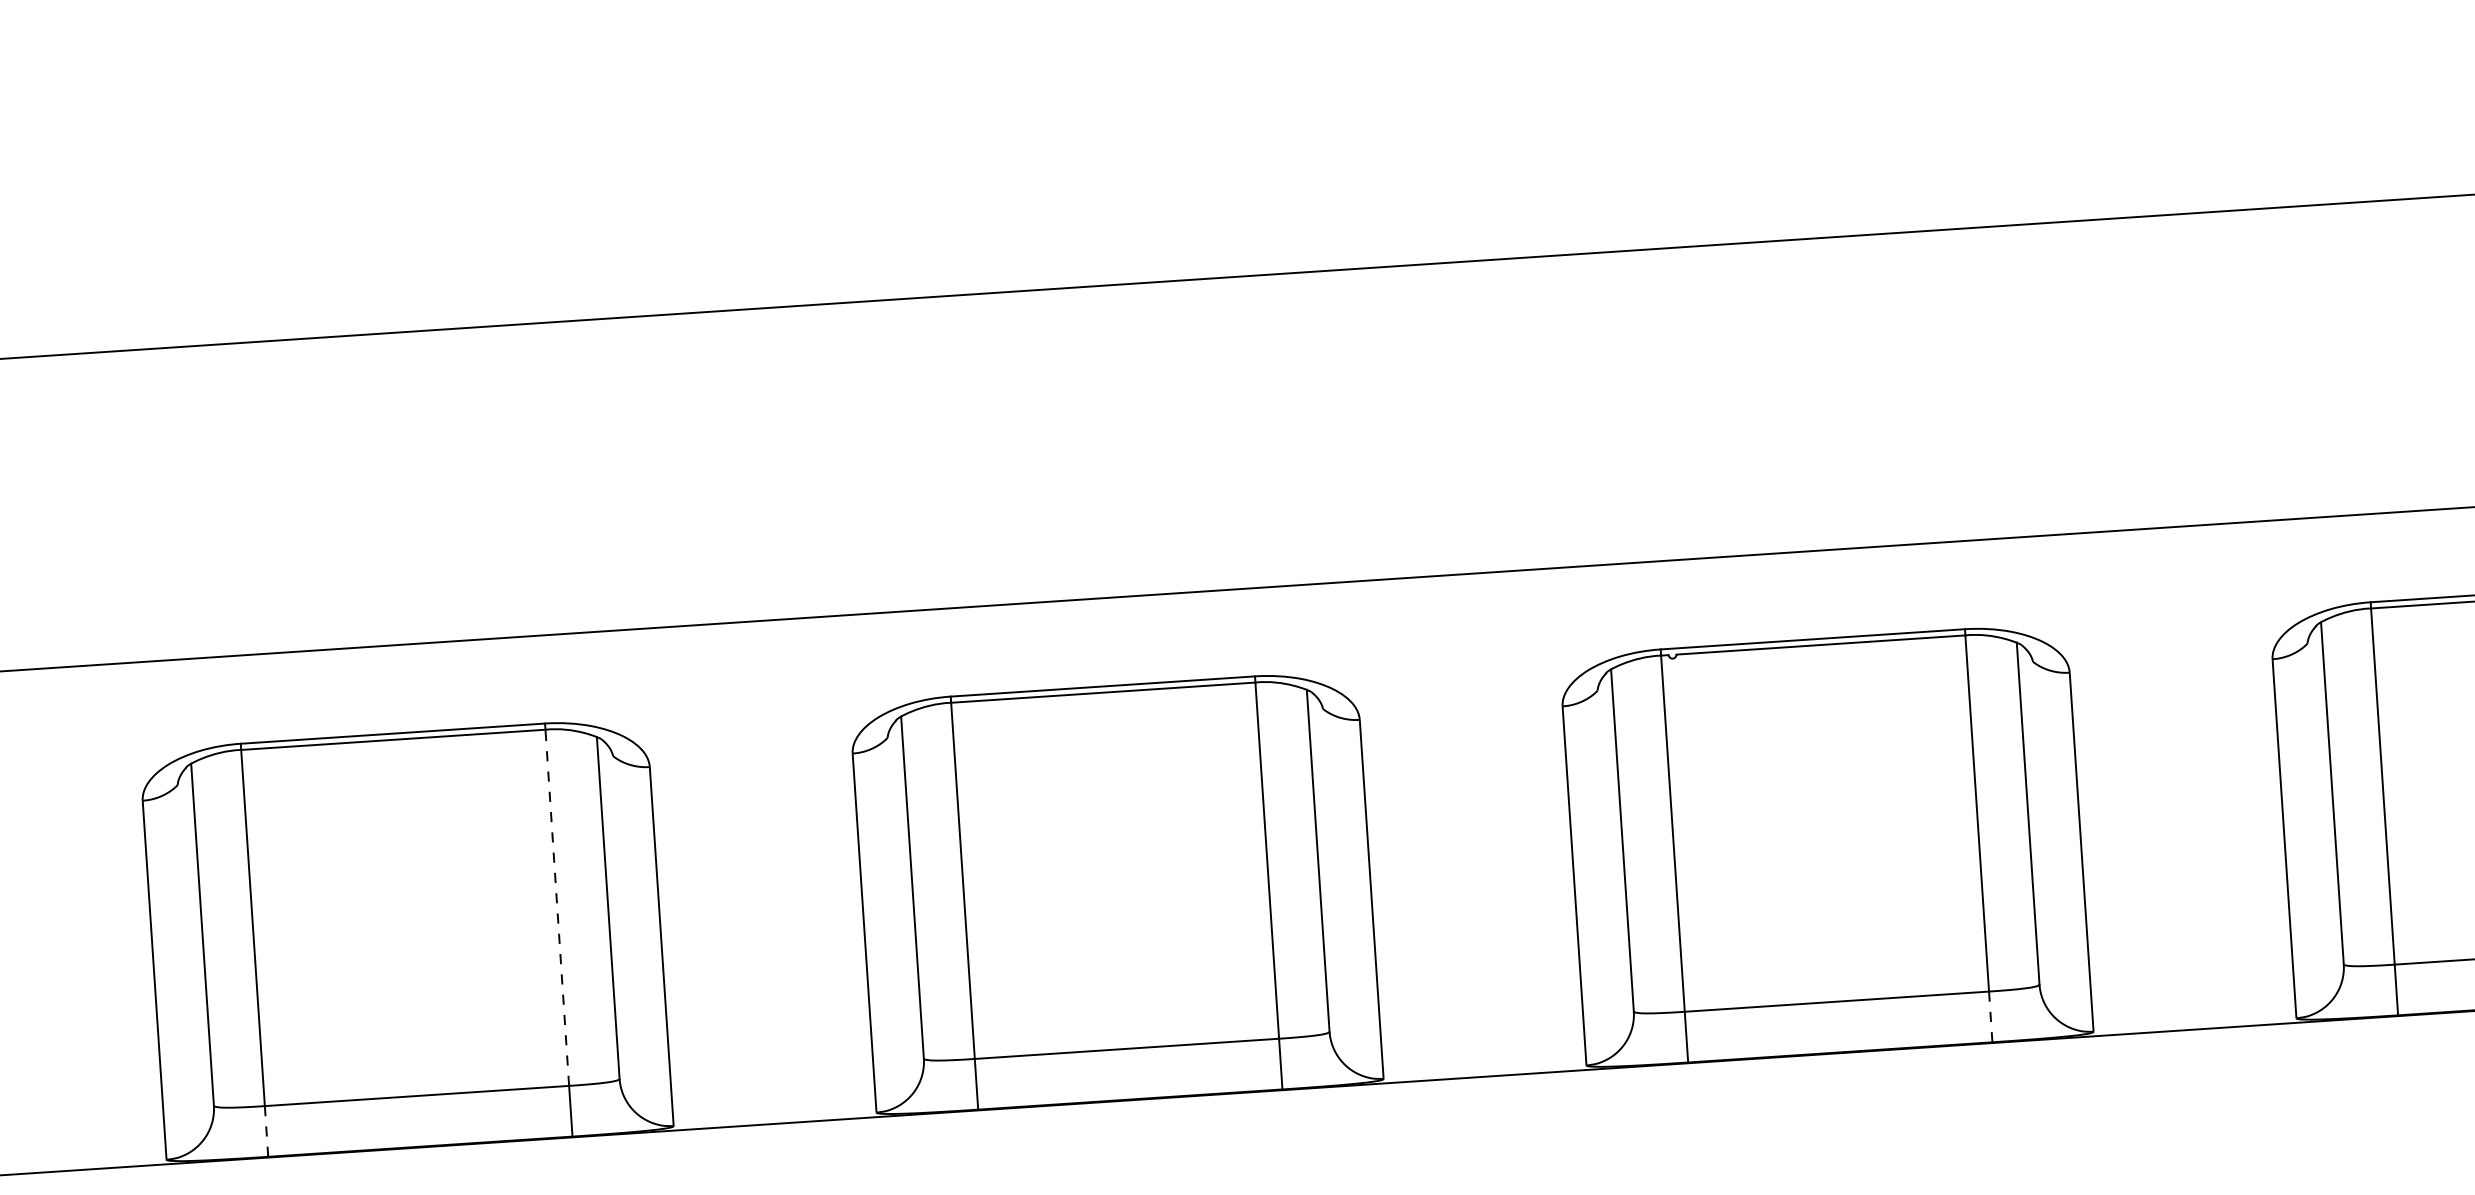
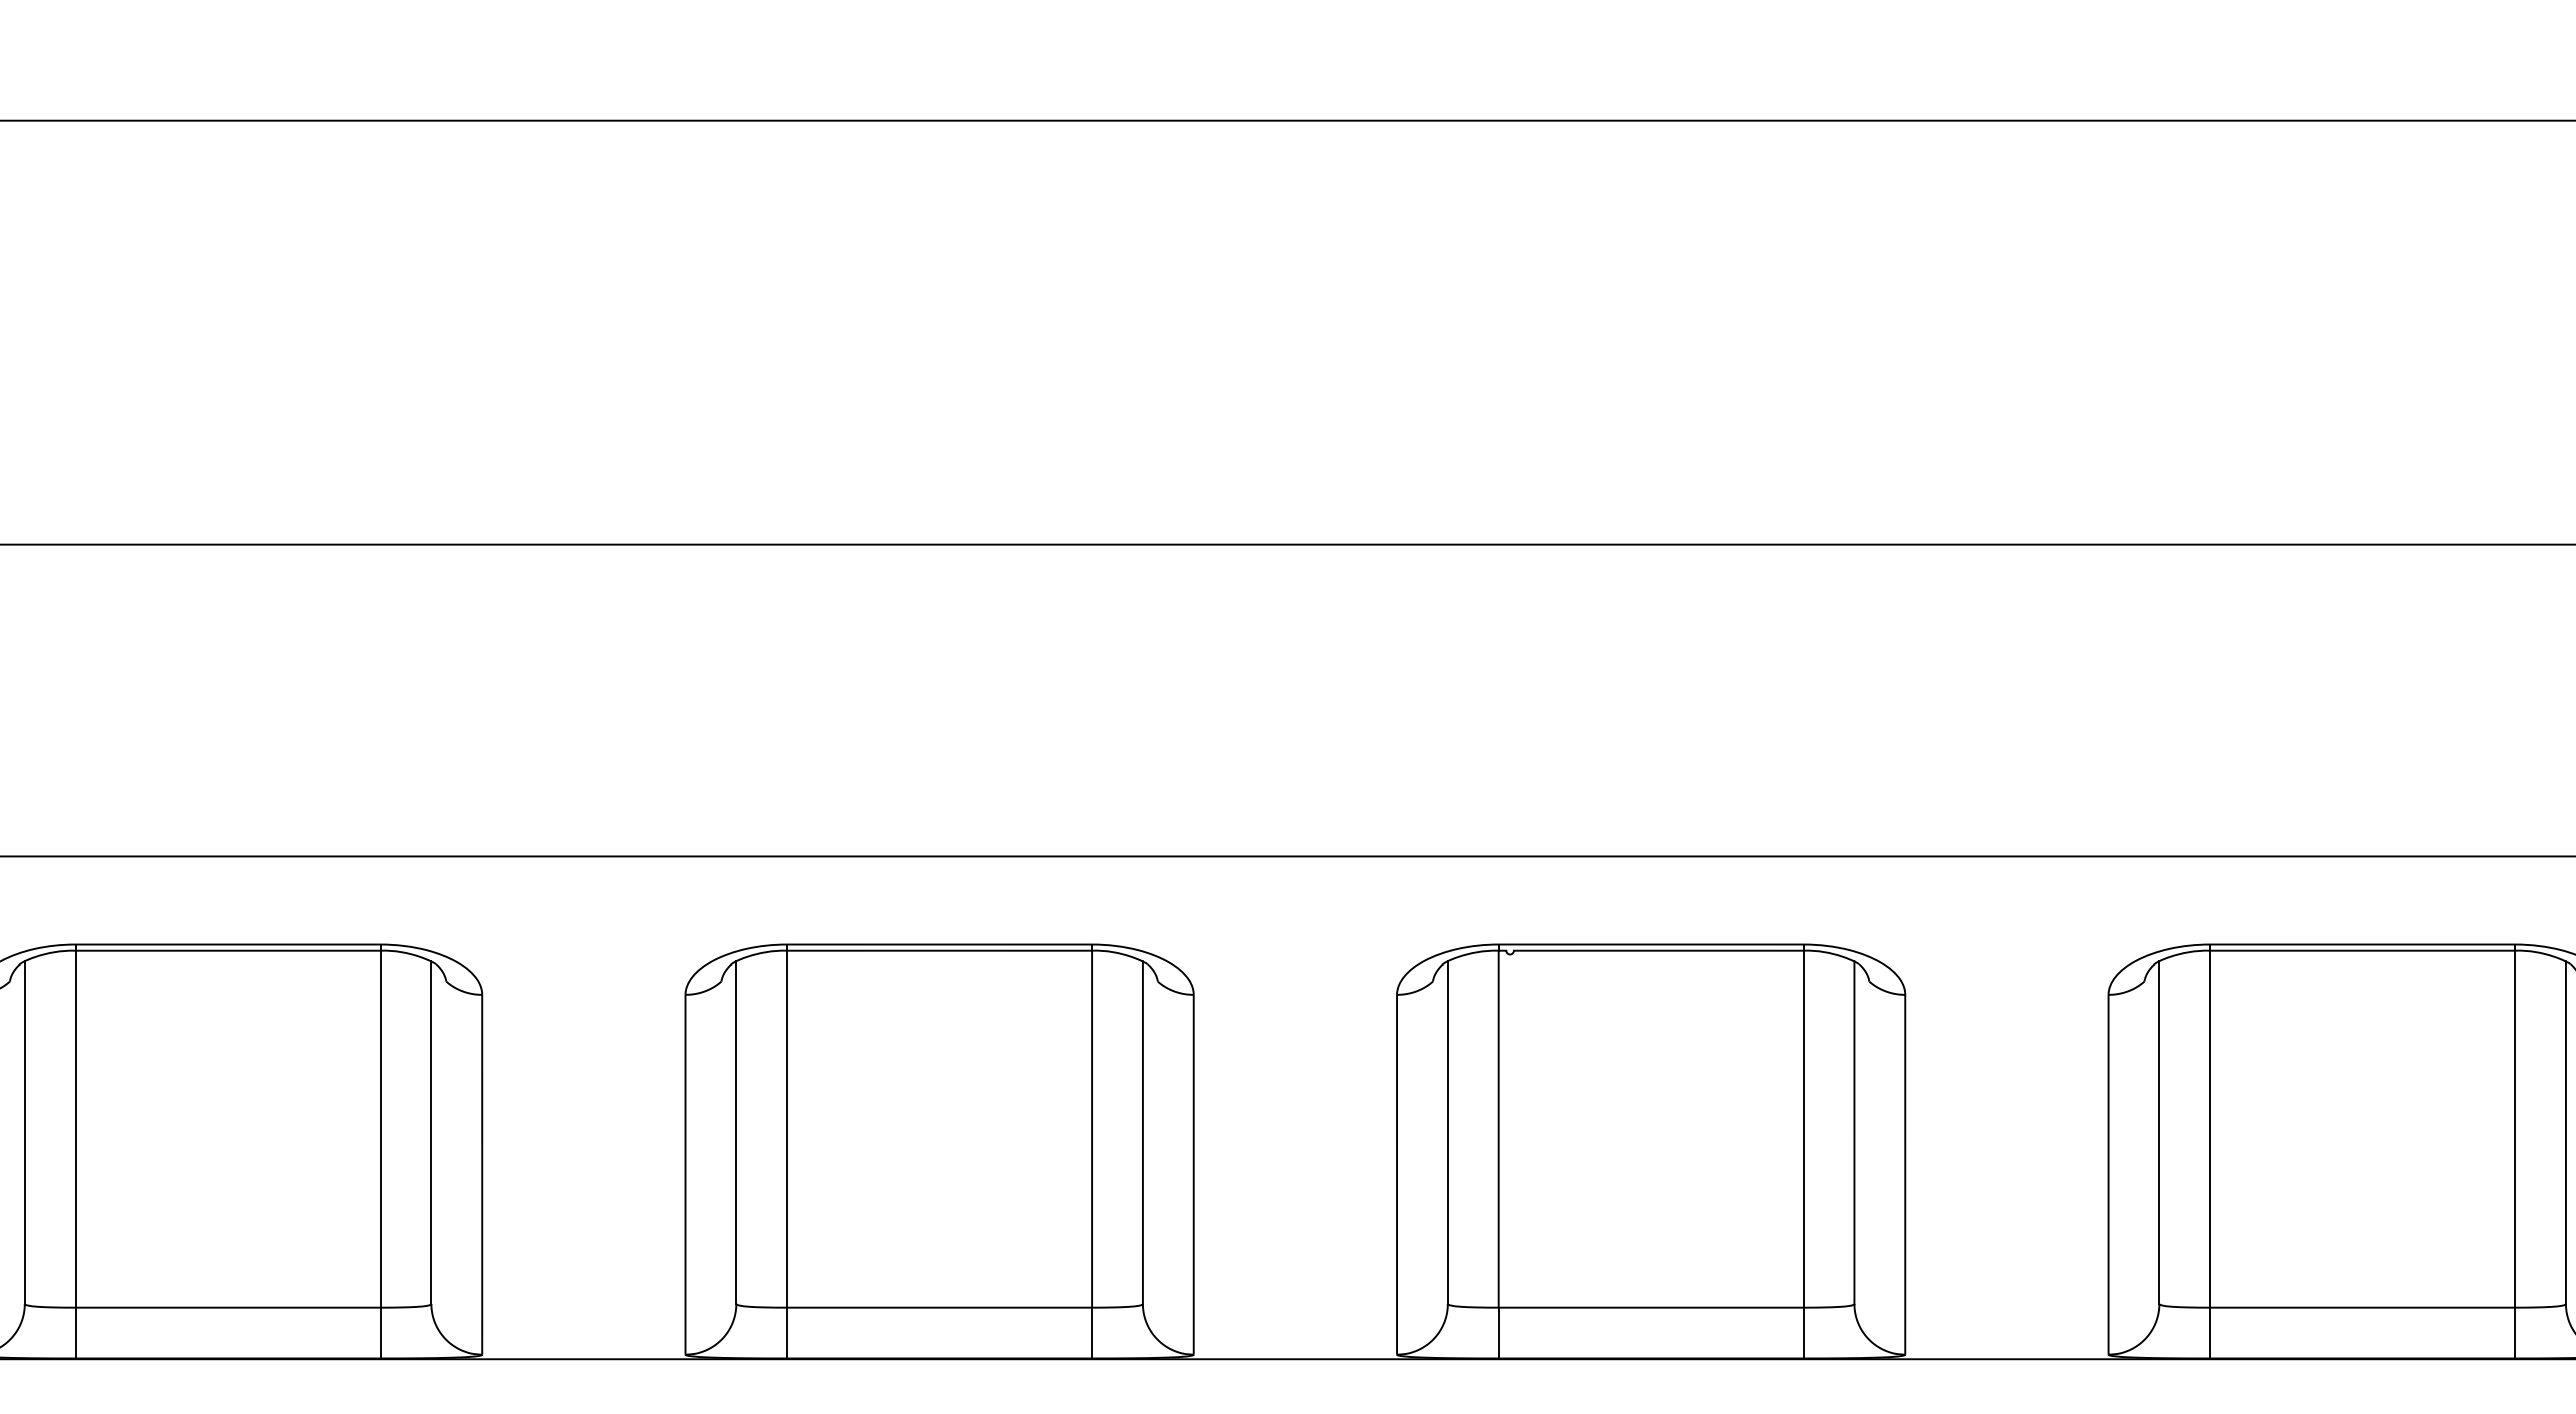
line: (557, 907) -> (380, 1128), dashed -> solid
line: (1990, 1017) -> (1803, 1333), dashed -> solid
line: (266, 1130) -> (75, 1332), dashed -> solid

